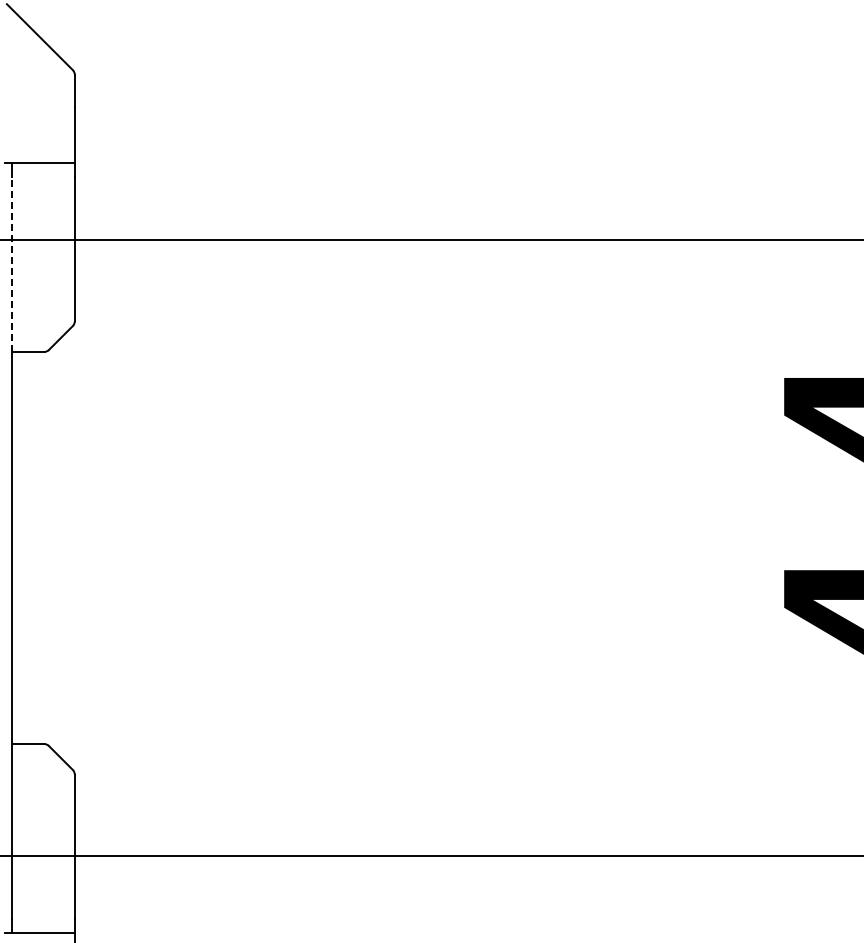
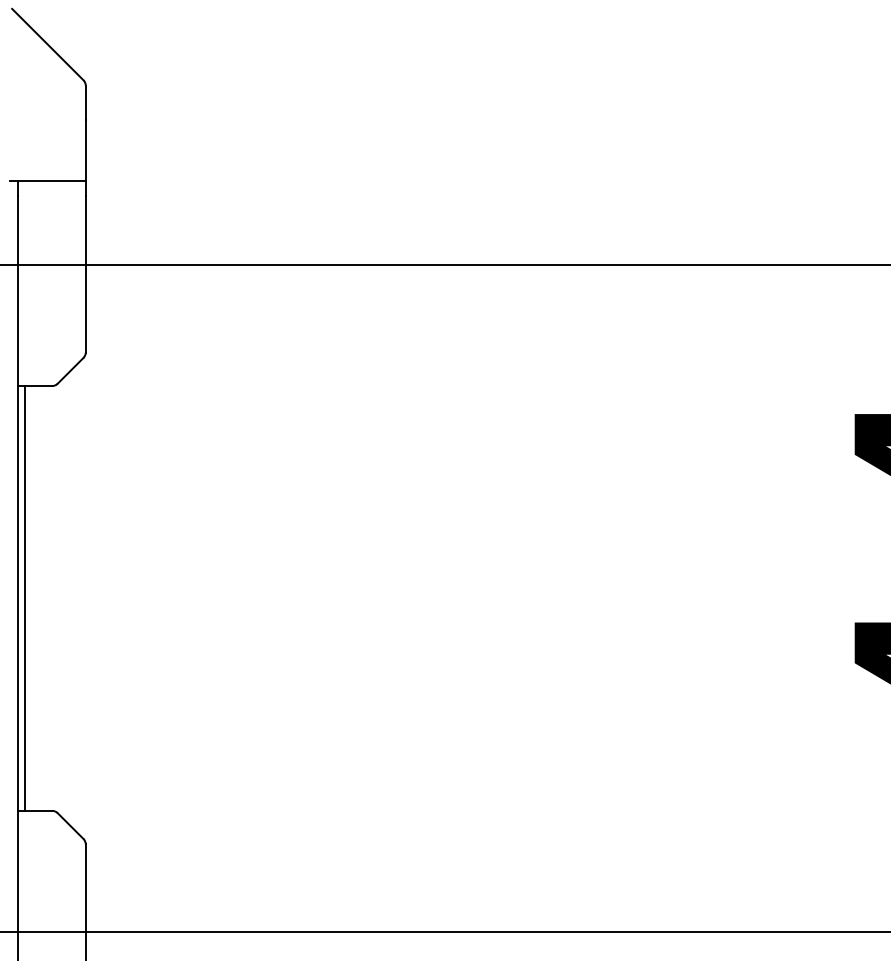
line: (11, 264) -> (17, 291), dashed -> solid
line: (18, 547) -> (24, 597), added

